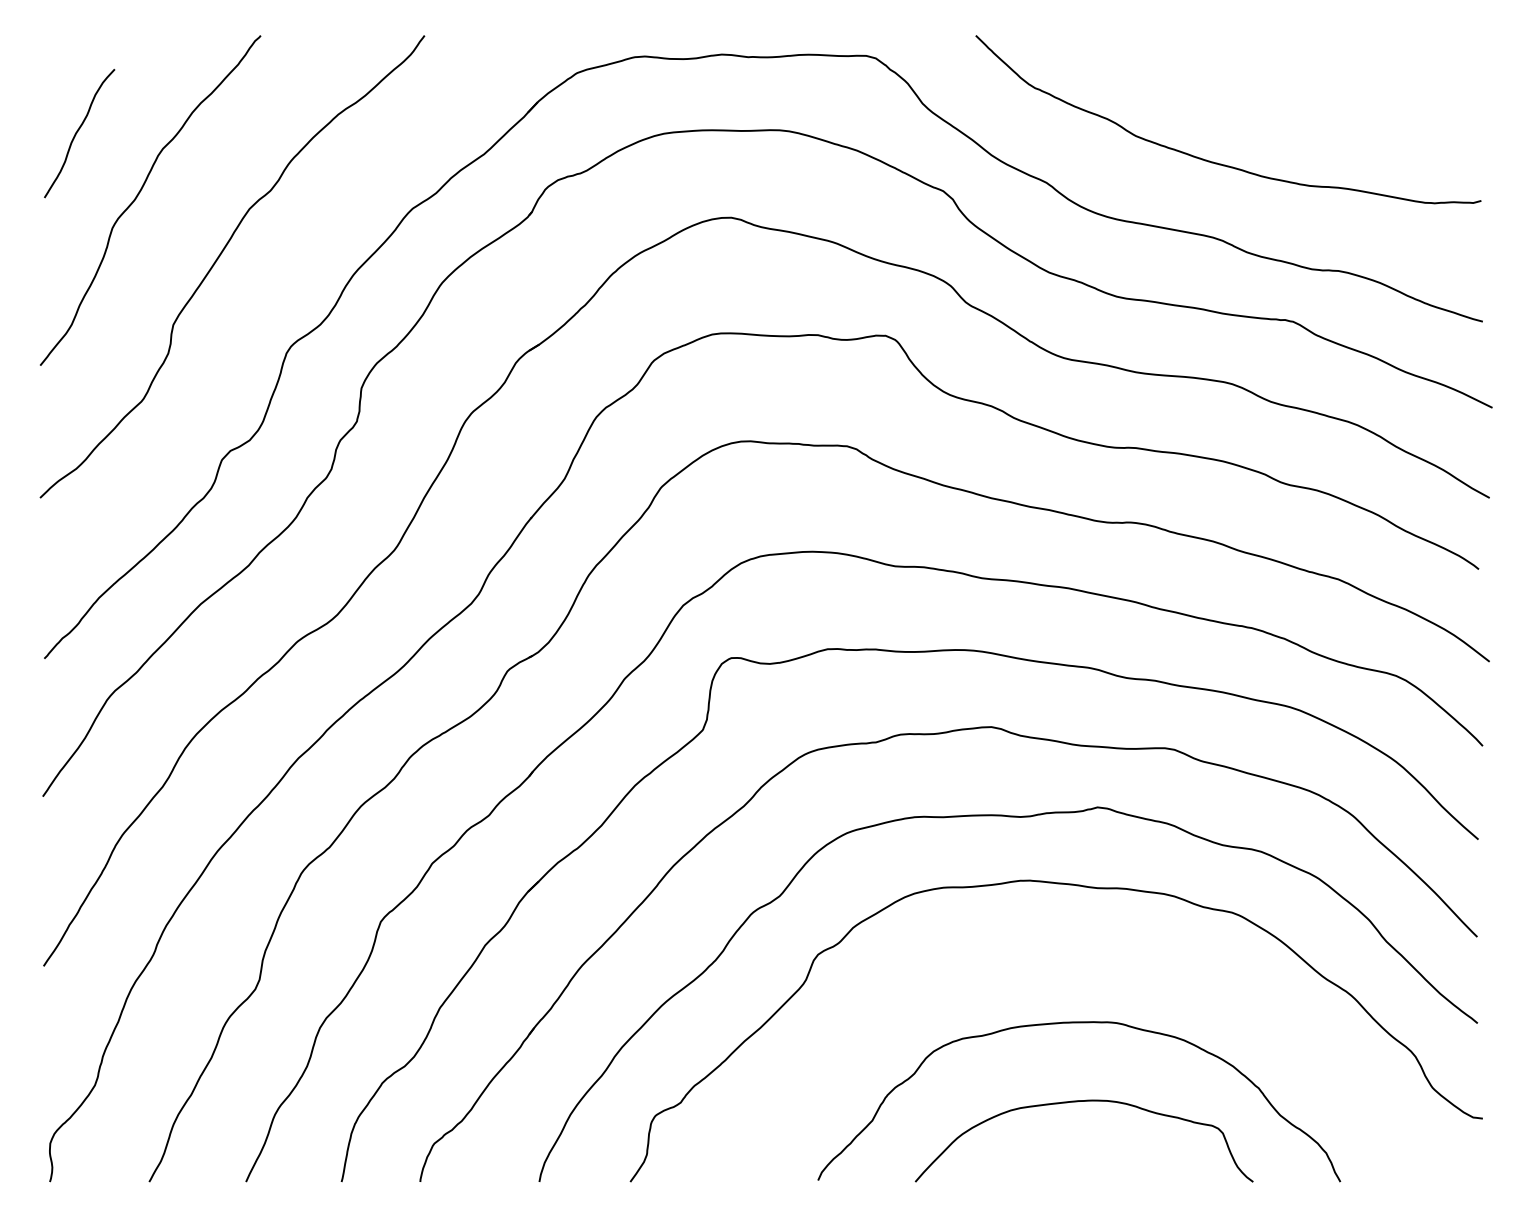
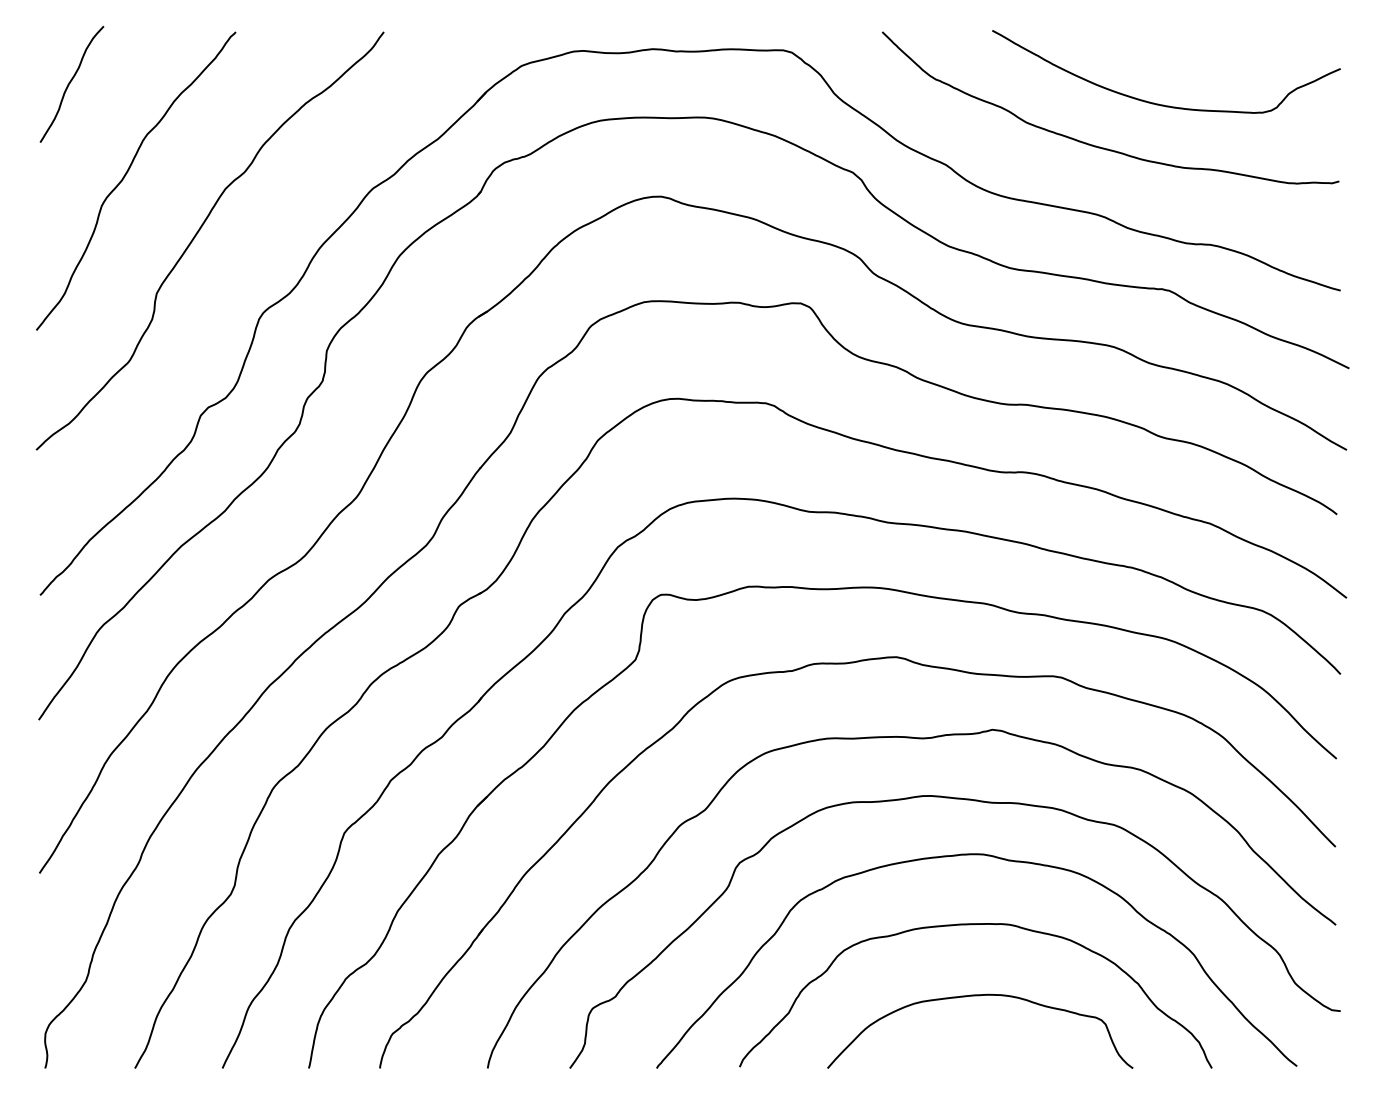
curve: (1285, 115) -> (1162, 104), added
curve: (77, 133) -> (70, 84), moved
curve: (1109, 951) -> (1003, 860), added

